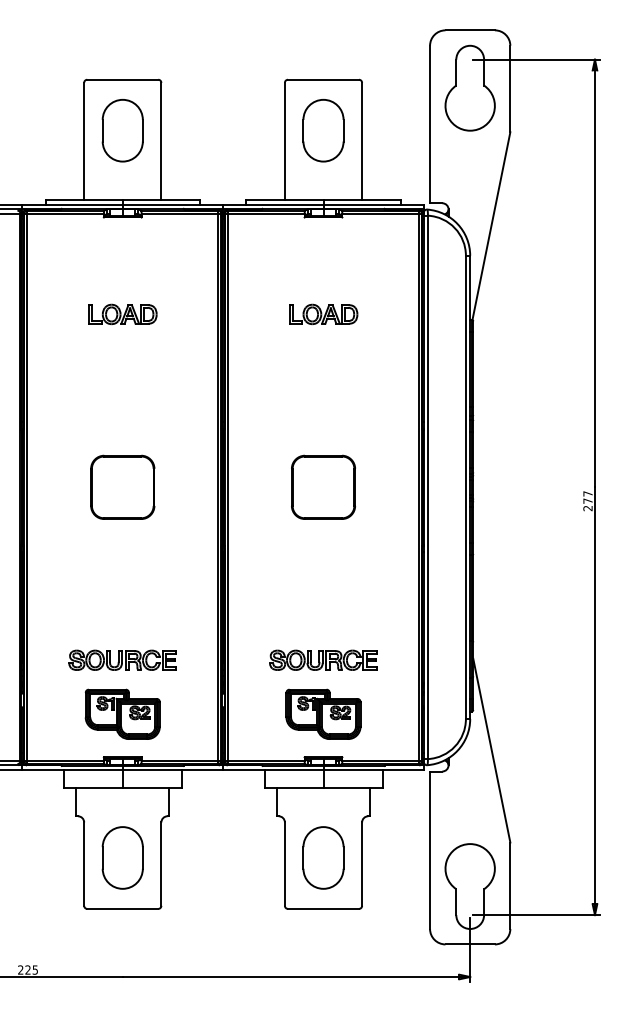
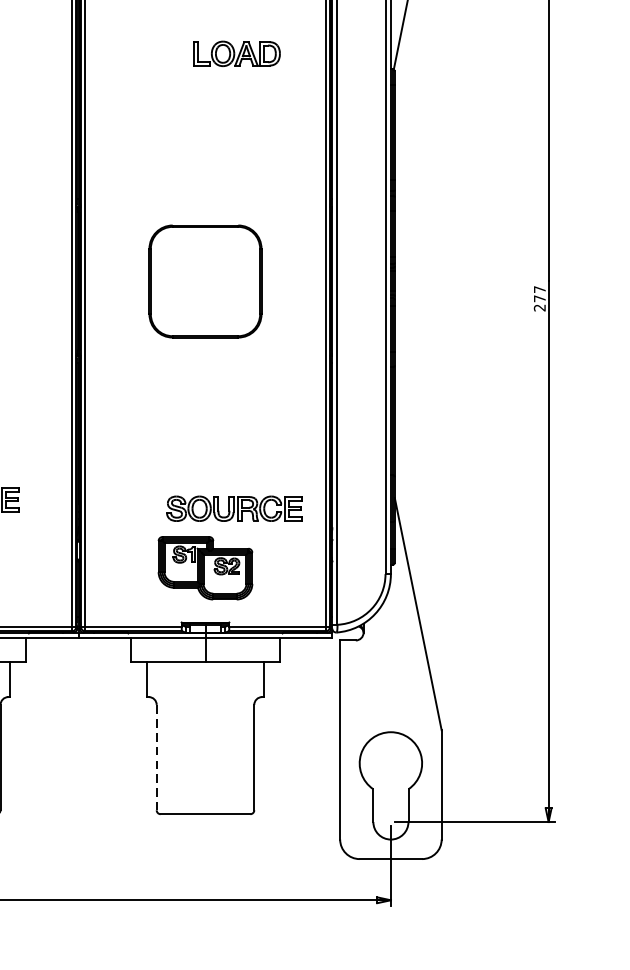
part: (323, 313) -> (237, 52), moved
part: (323, 486) -> (205, 280), size x1.4
part: (323, 659) -> (234, 507), moved
part: (323, 857) -> (205, 749), removed
line: (284, 864) -> (156, 758), solid -> dashed

